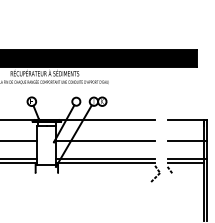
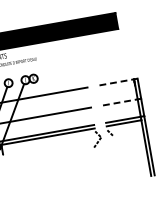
line: (187, 120) -> (118, 82), solid -> dashed
line: (187, 141) -> (122, 102), solid -> dashed

